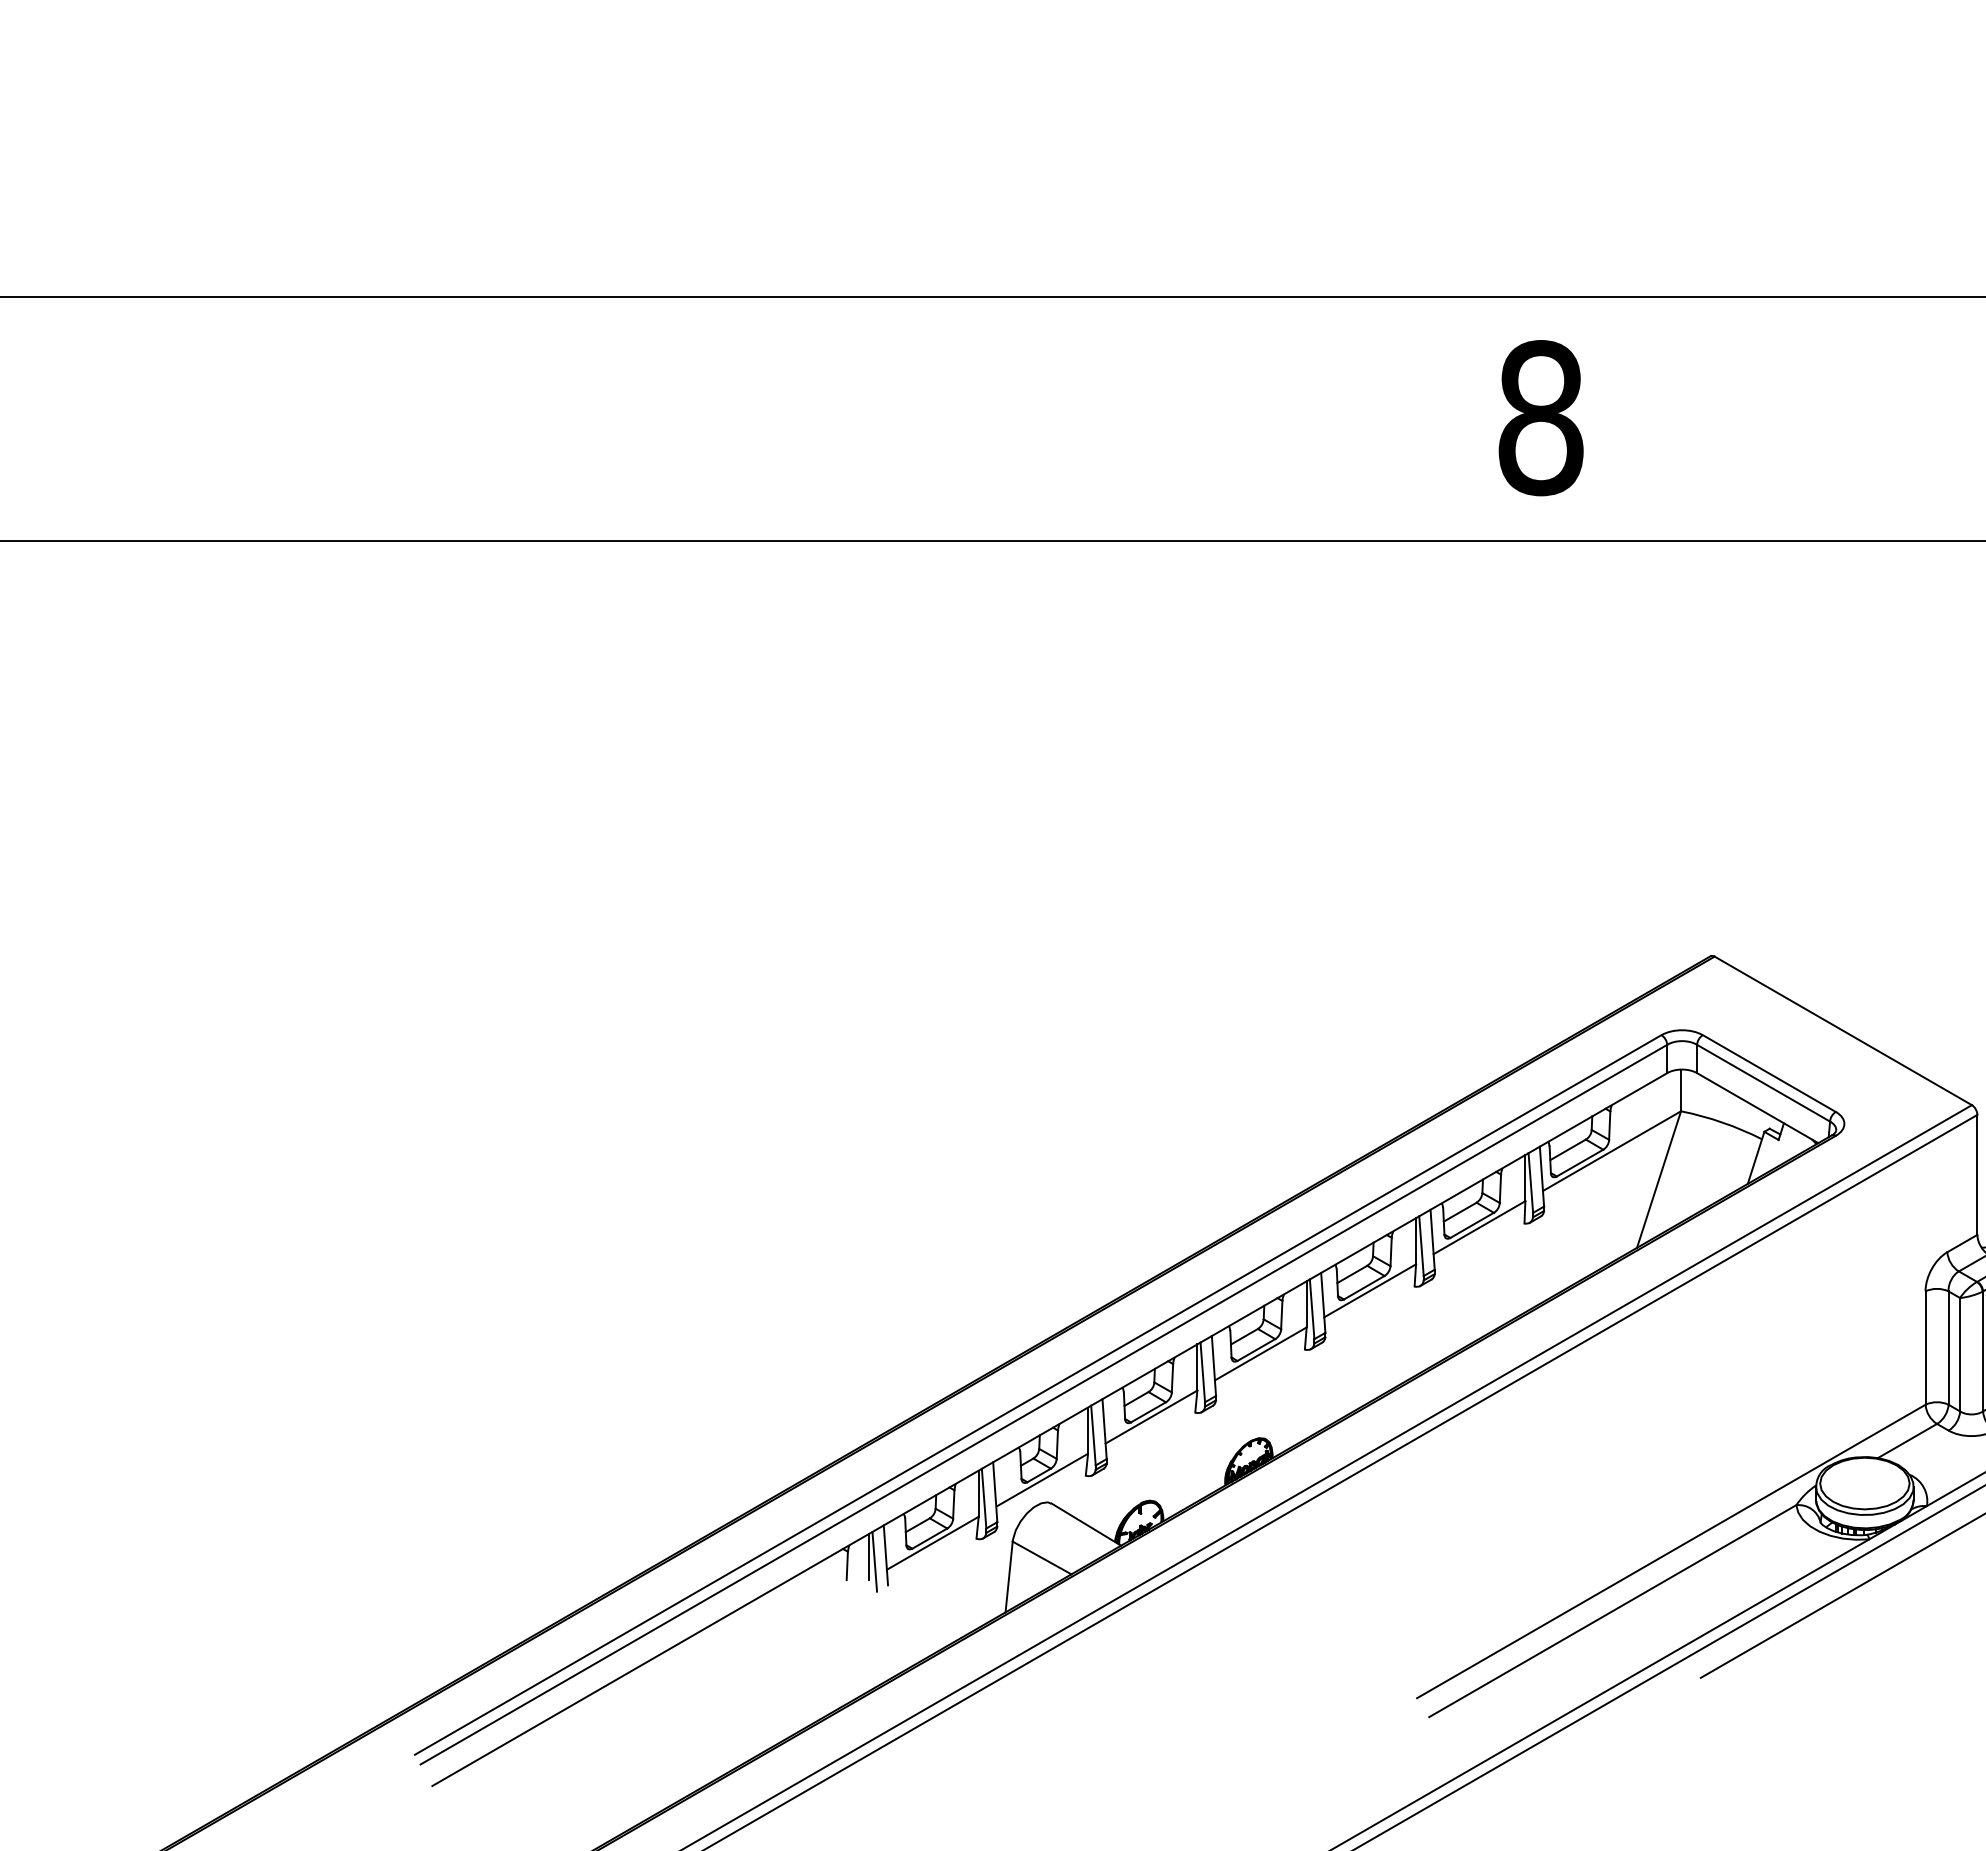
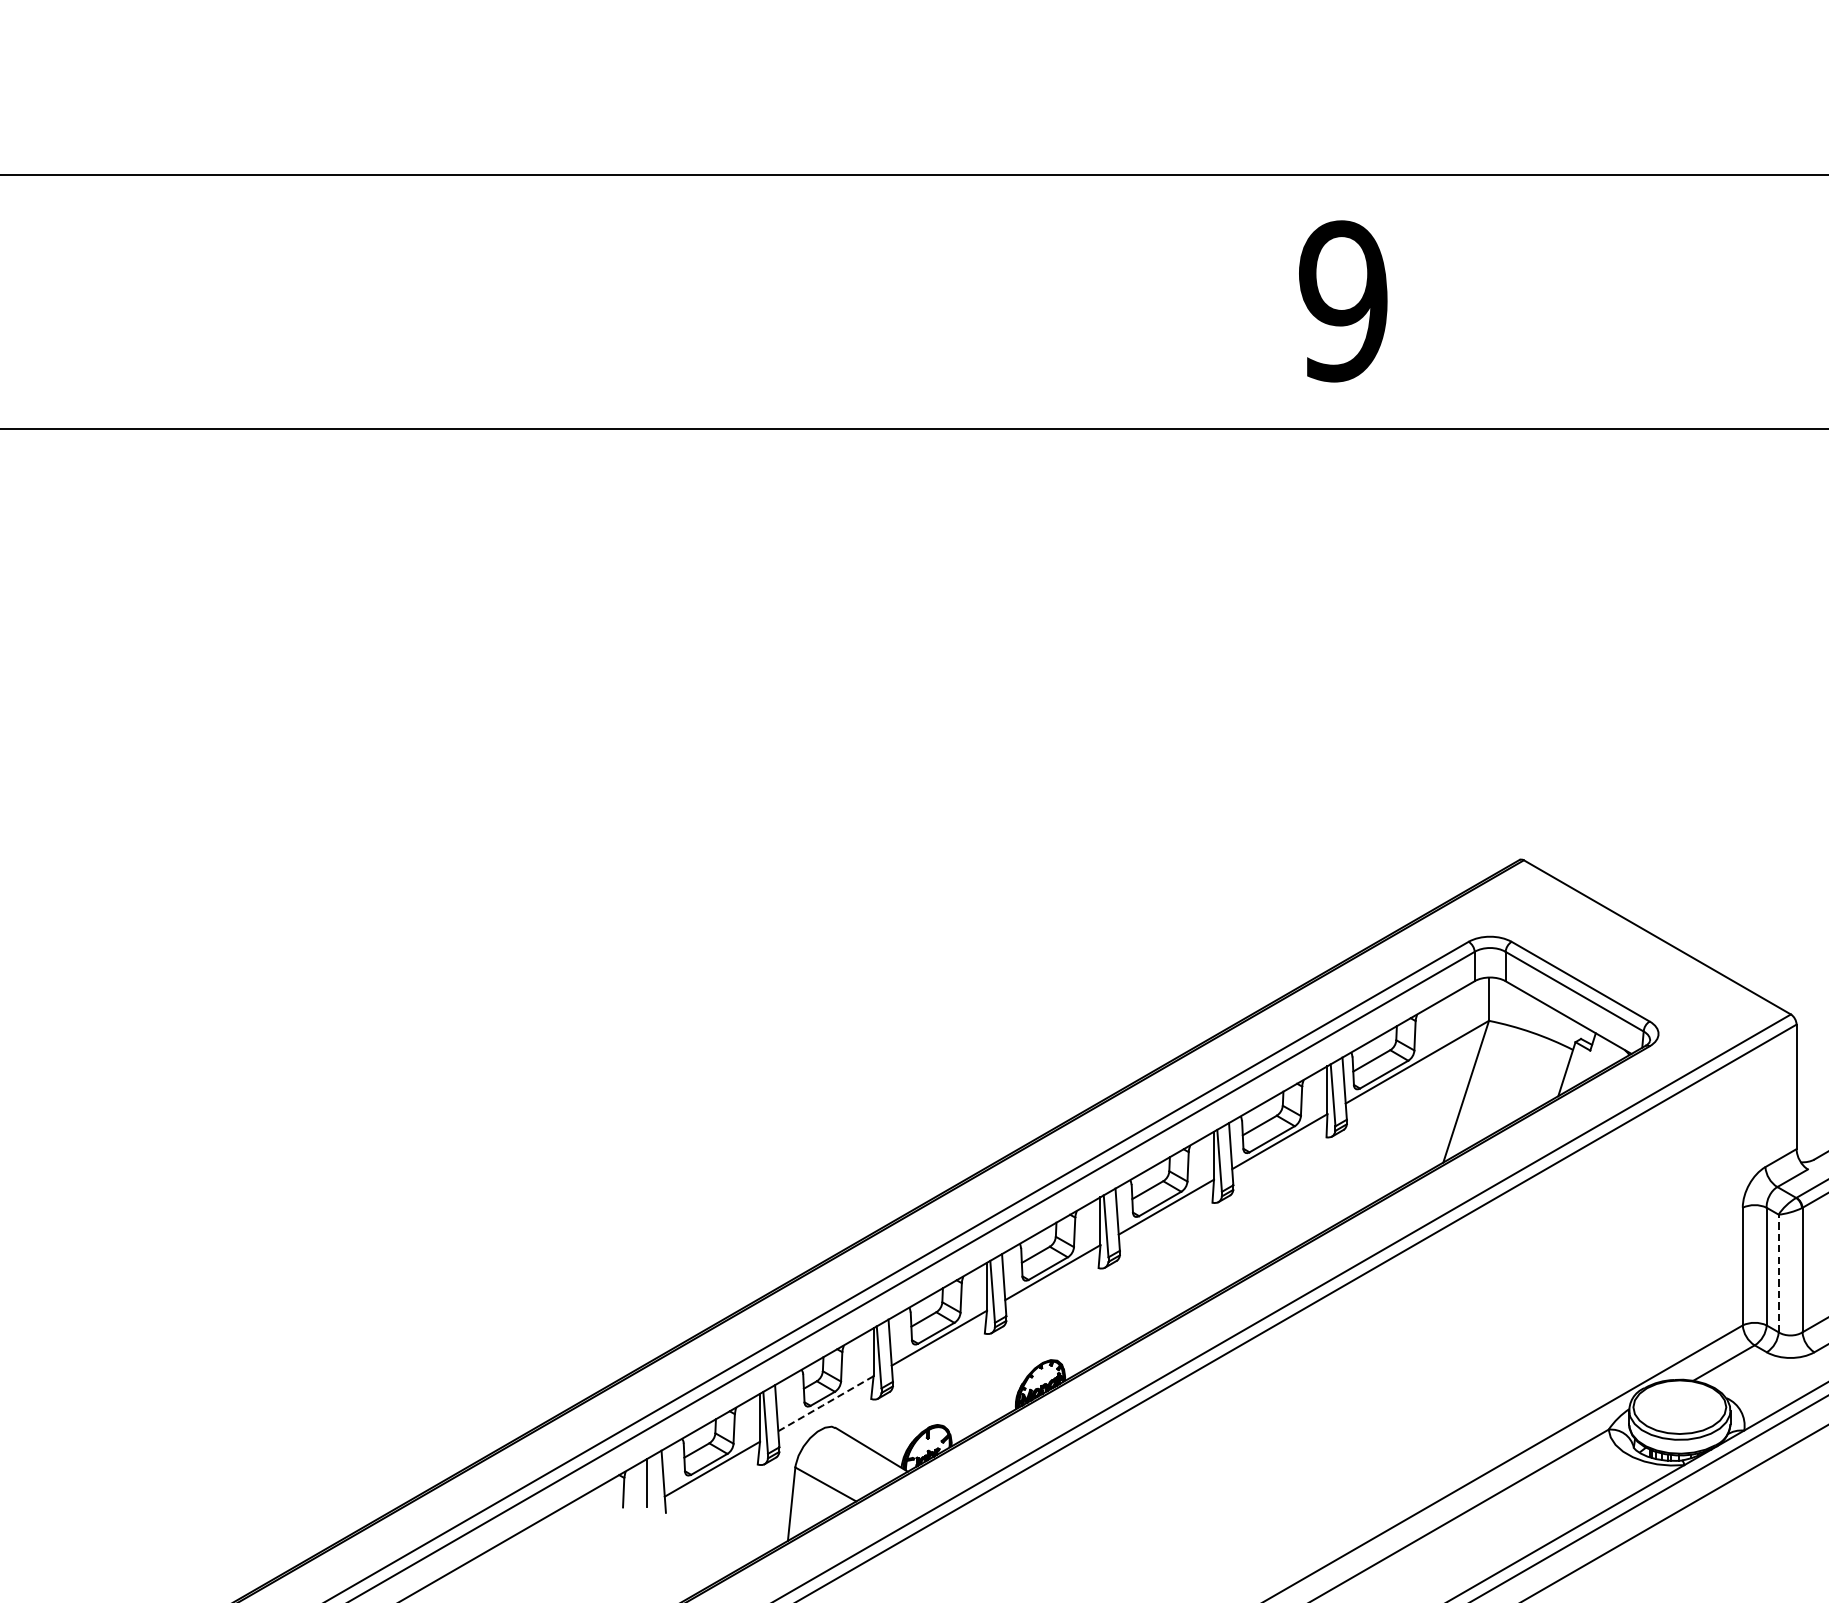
text: (1540, 418) -> (1343, 301), 8 -> 9
line: (1960, 1354) -> (1779, 1273), solid -> dashed
line: (1041, 1480) -> (825, 1404), solid -> dashed
line: (874, 1561) -> (651, 1488), removed

